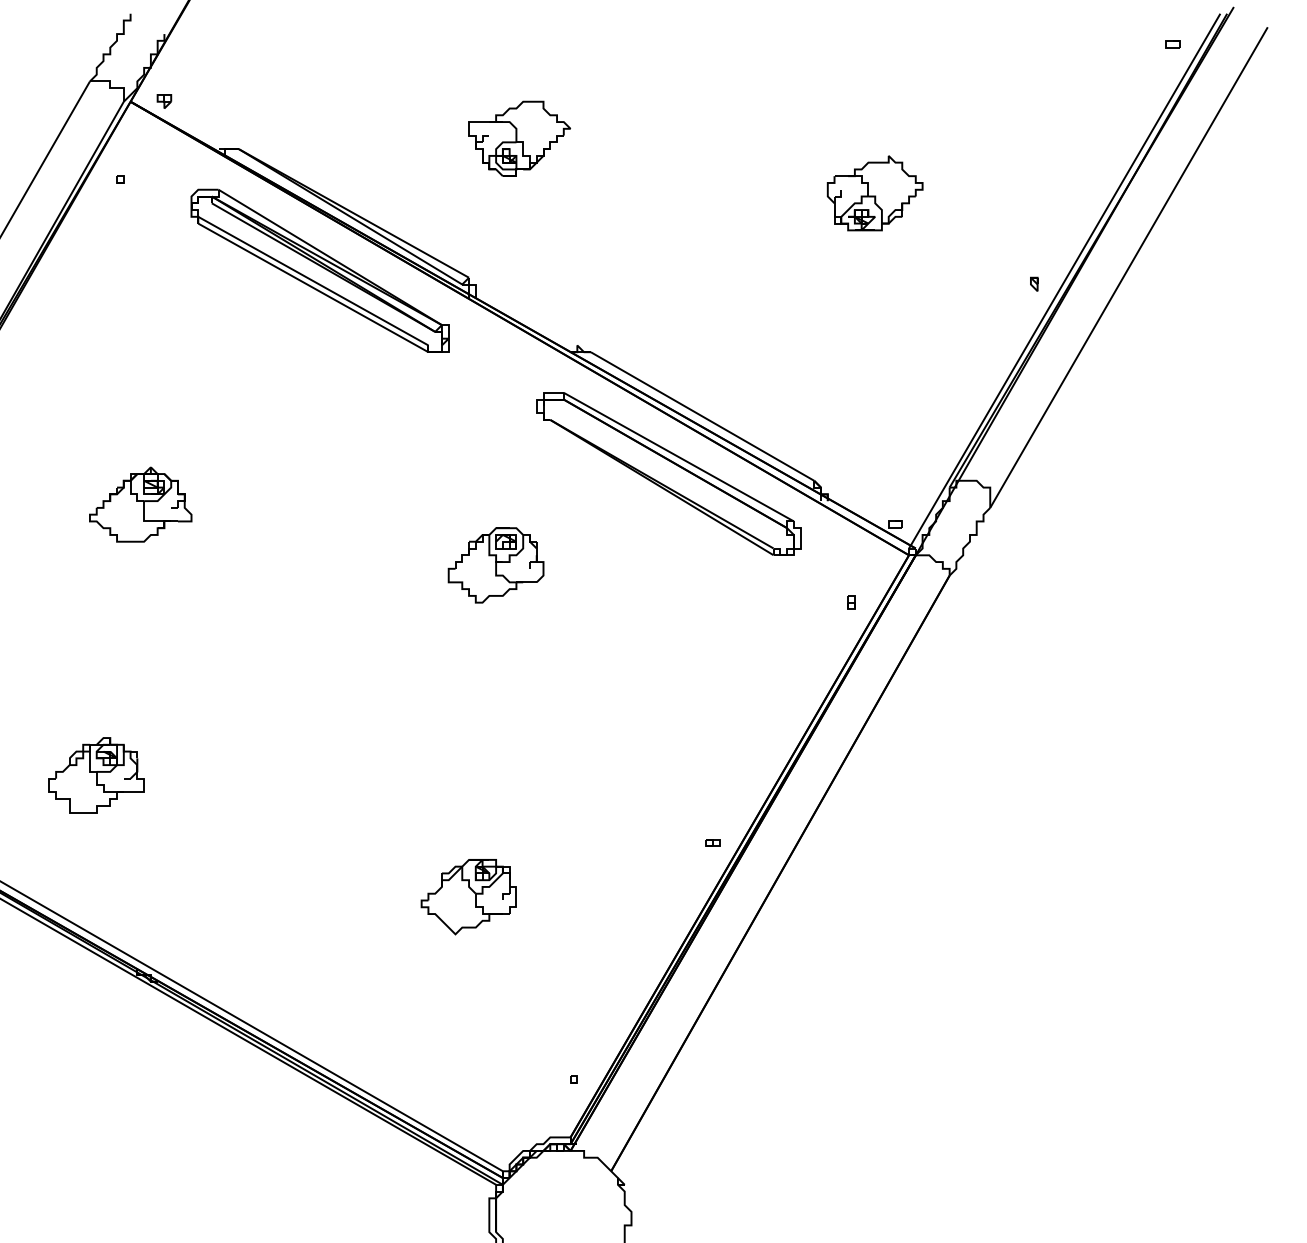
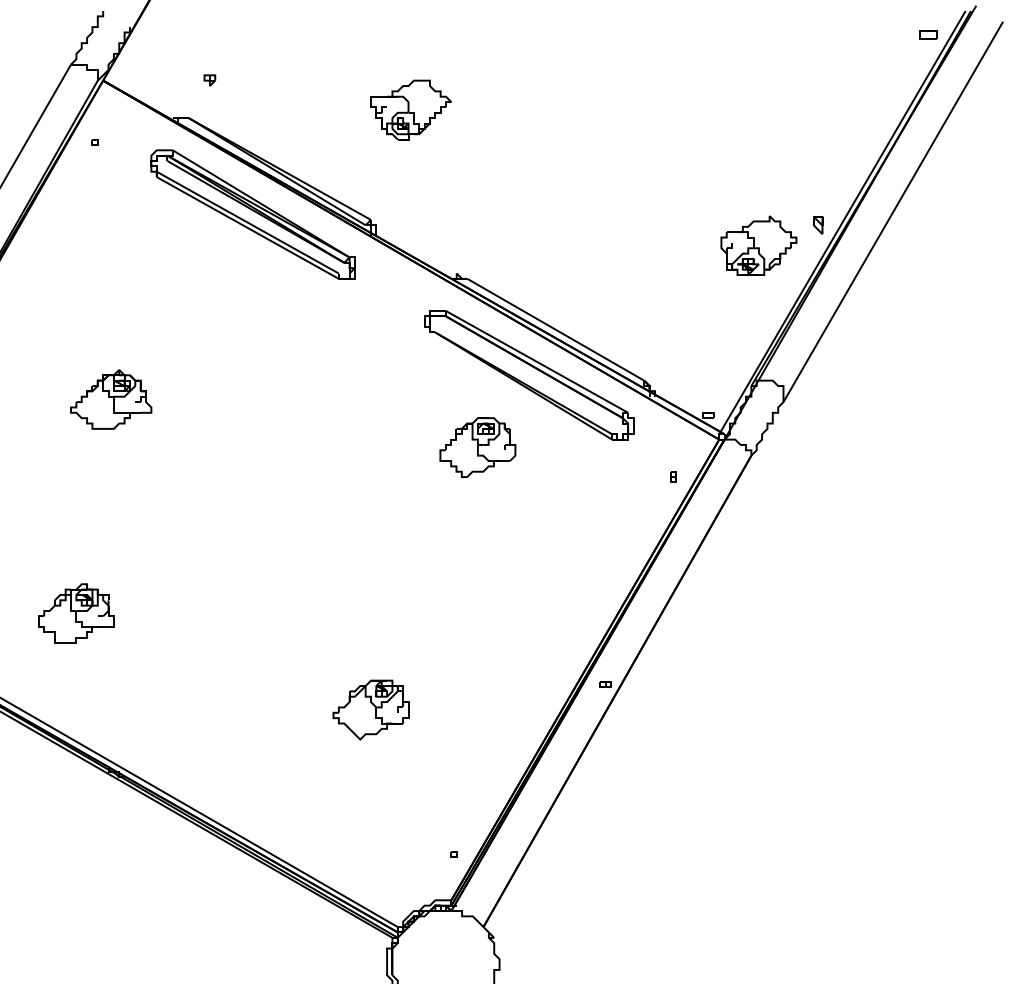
part: (1172, 44) -> (927, 35), size x1.6
part: (164, 101) -> (209, 80), moved
part: (874, 193) -> (758, 245), moved
part: (1034, 283) -> (818, 224), size x1.6
part: (495, 565) -> (477, 447), moved
part: (712, 842) -> (605, 684), moved

